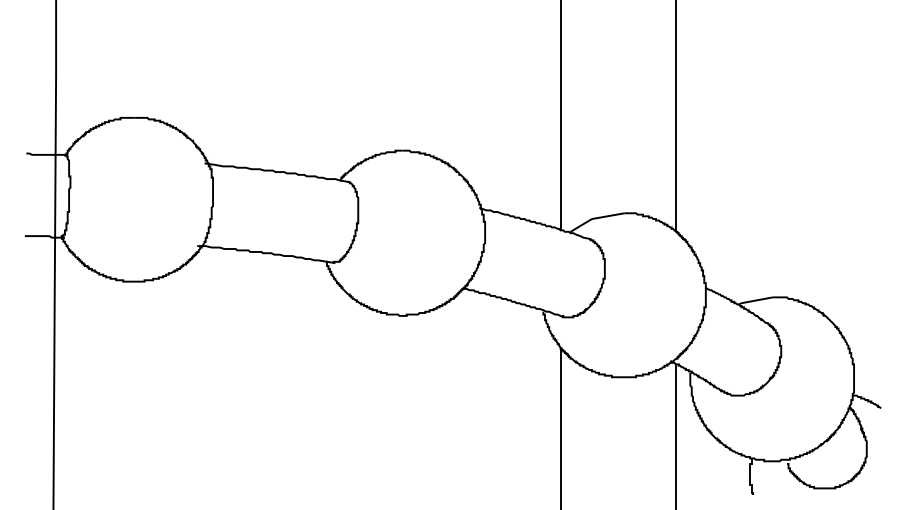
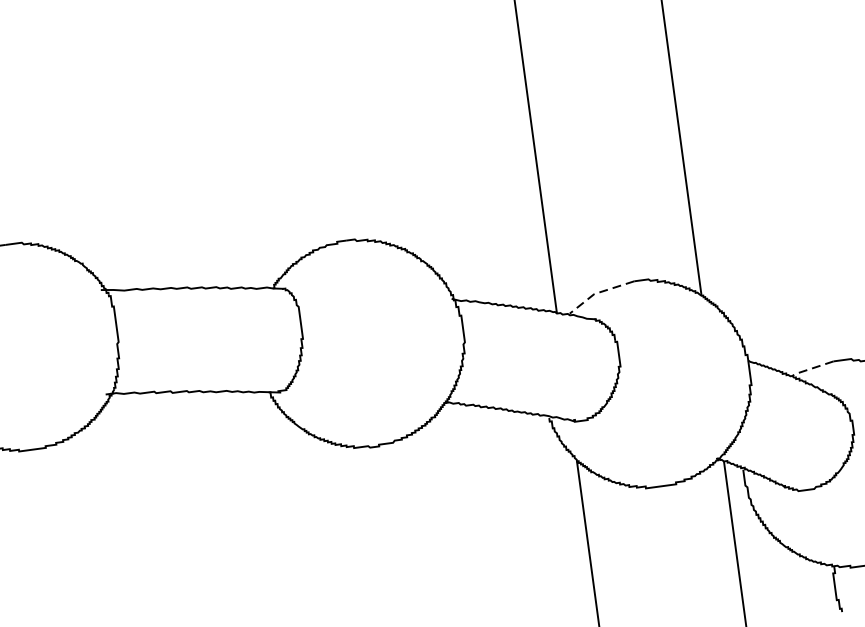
line: (595, 218) -> (598, 292), solid -> dashed
line: (755, 300) -> (812, 368), solid -> dashed

